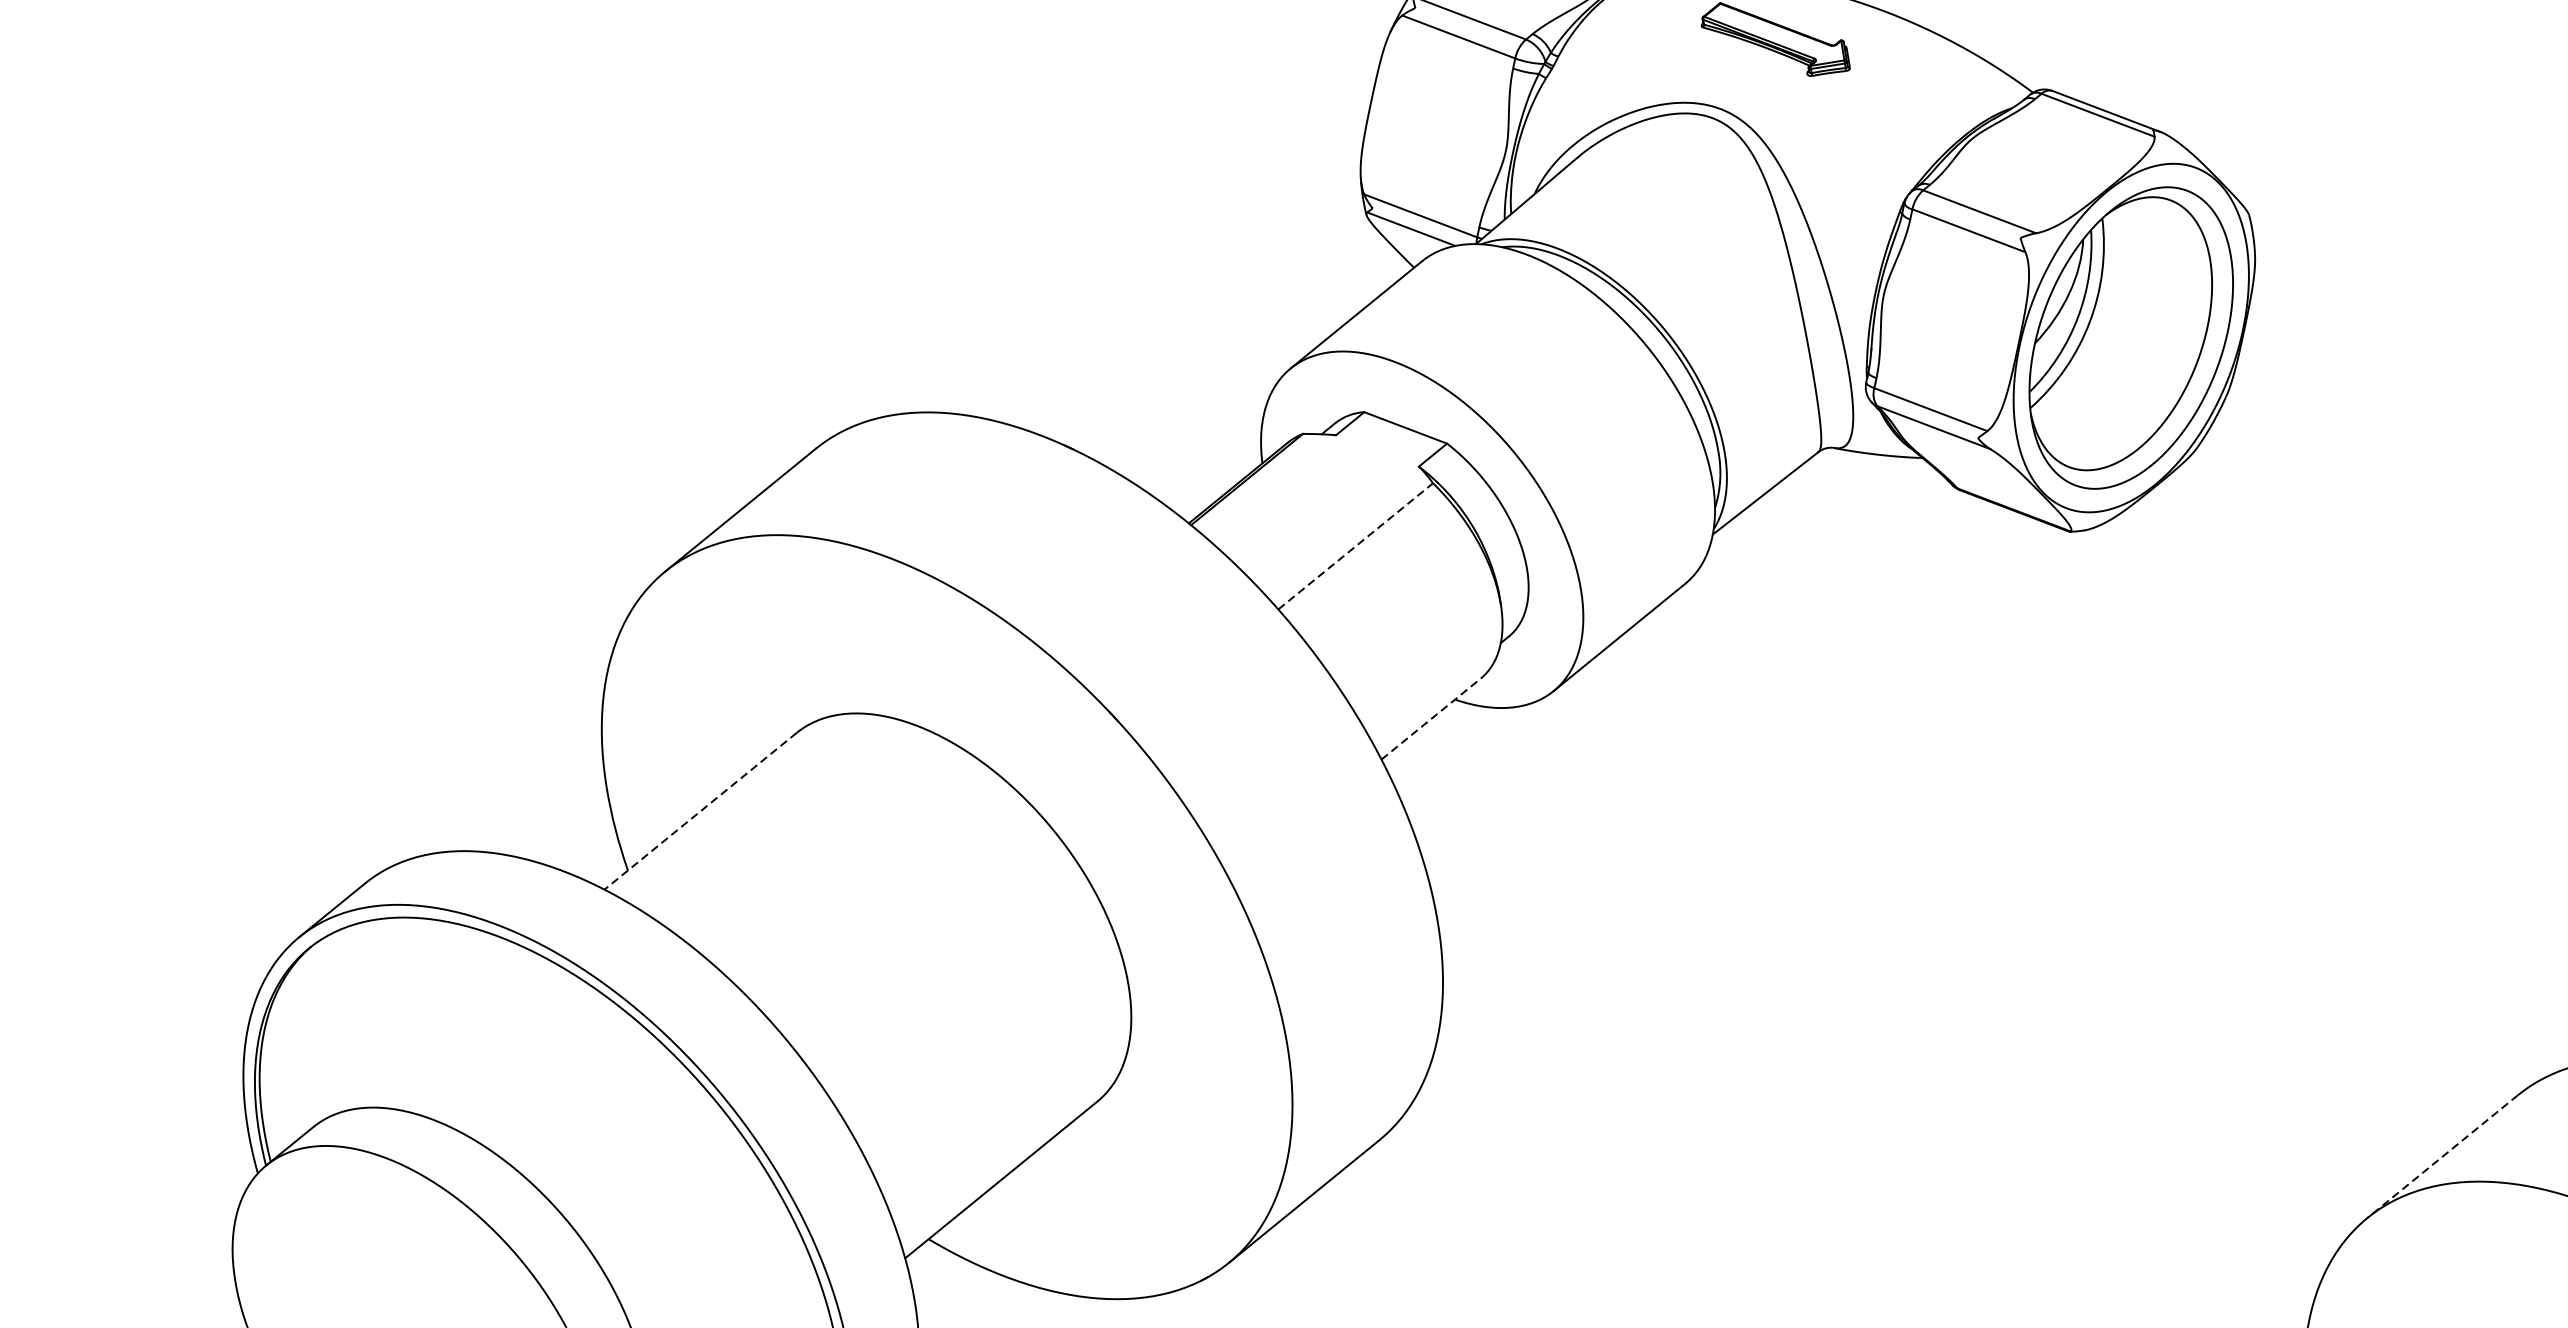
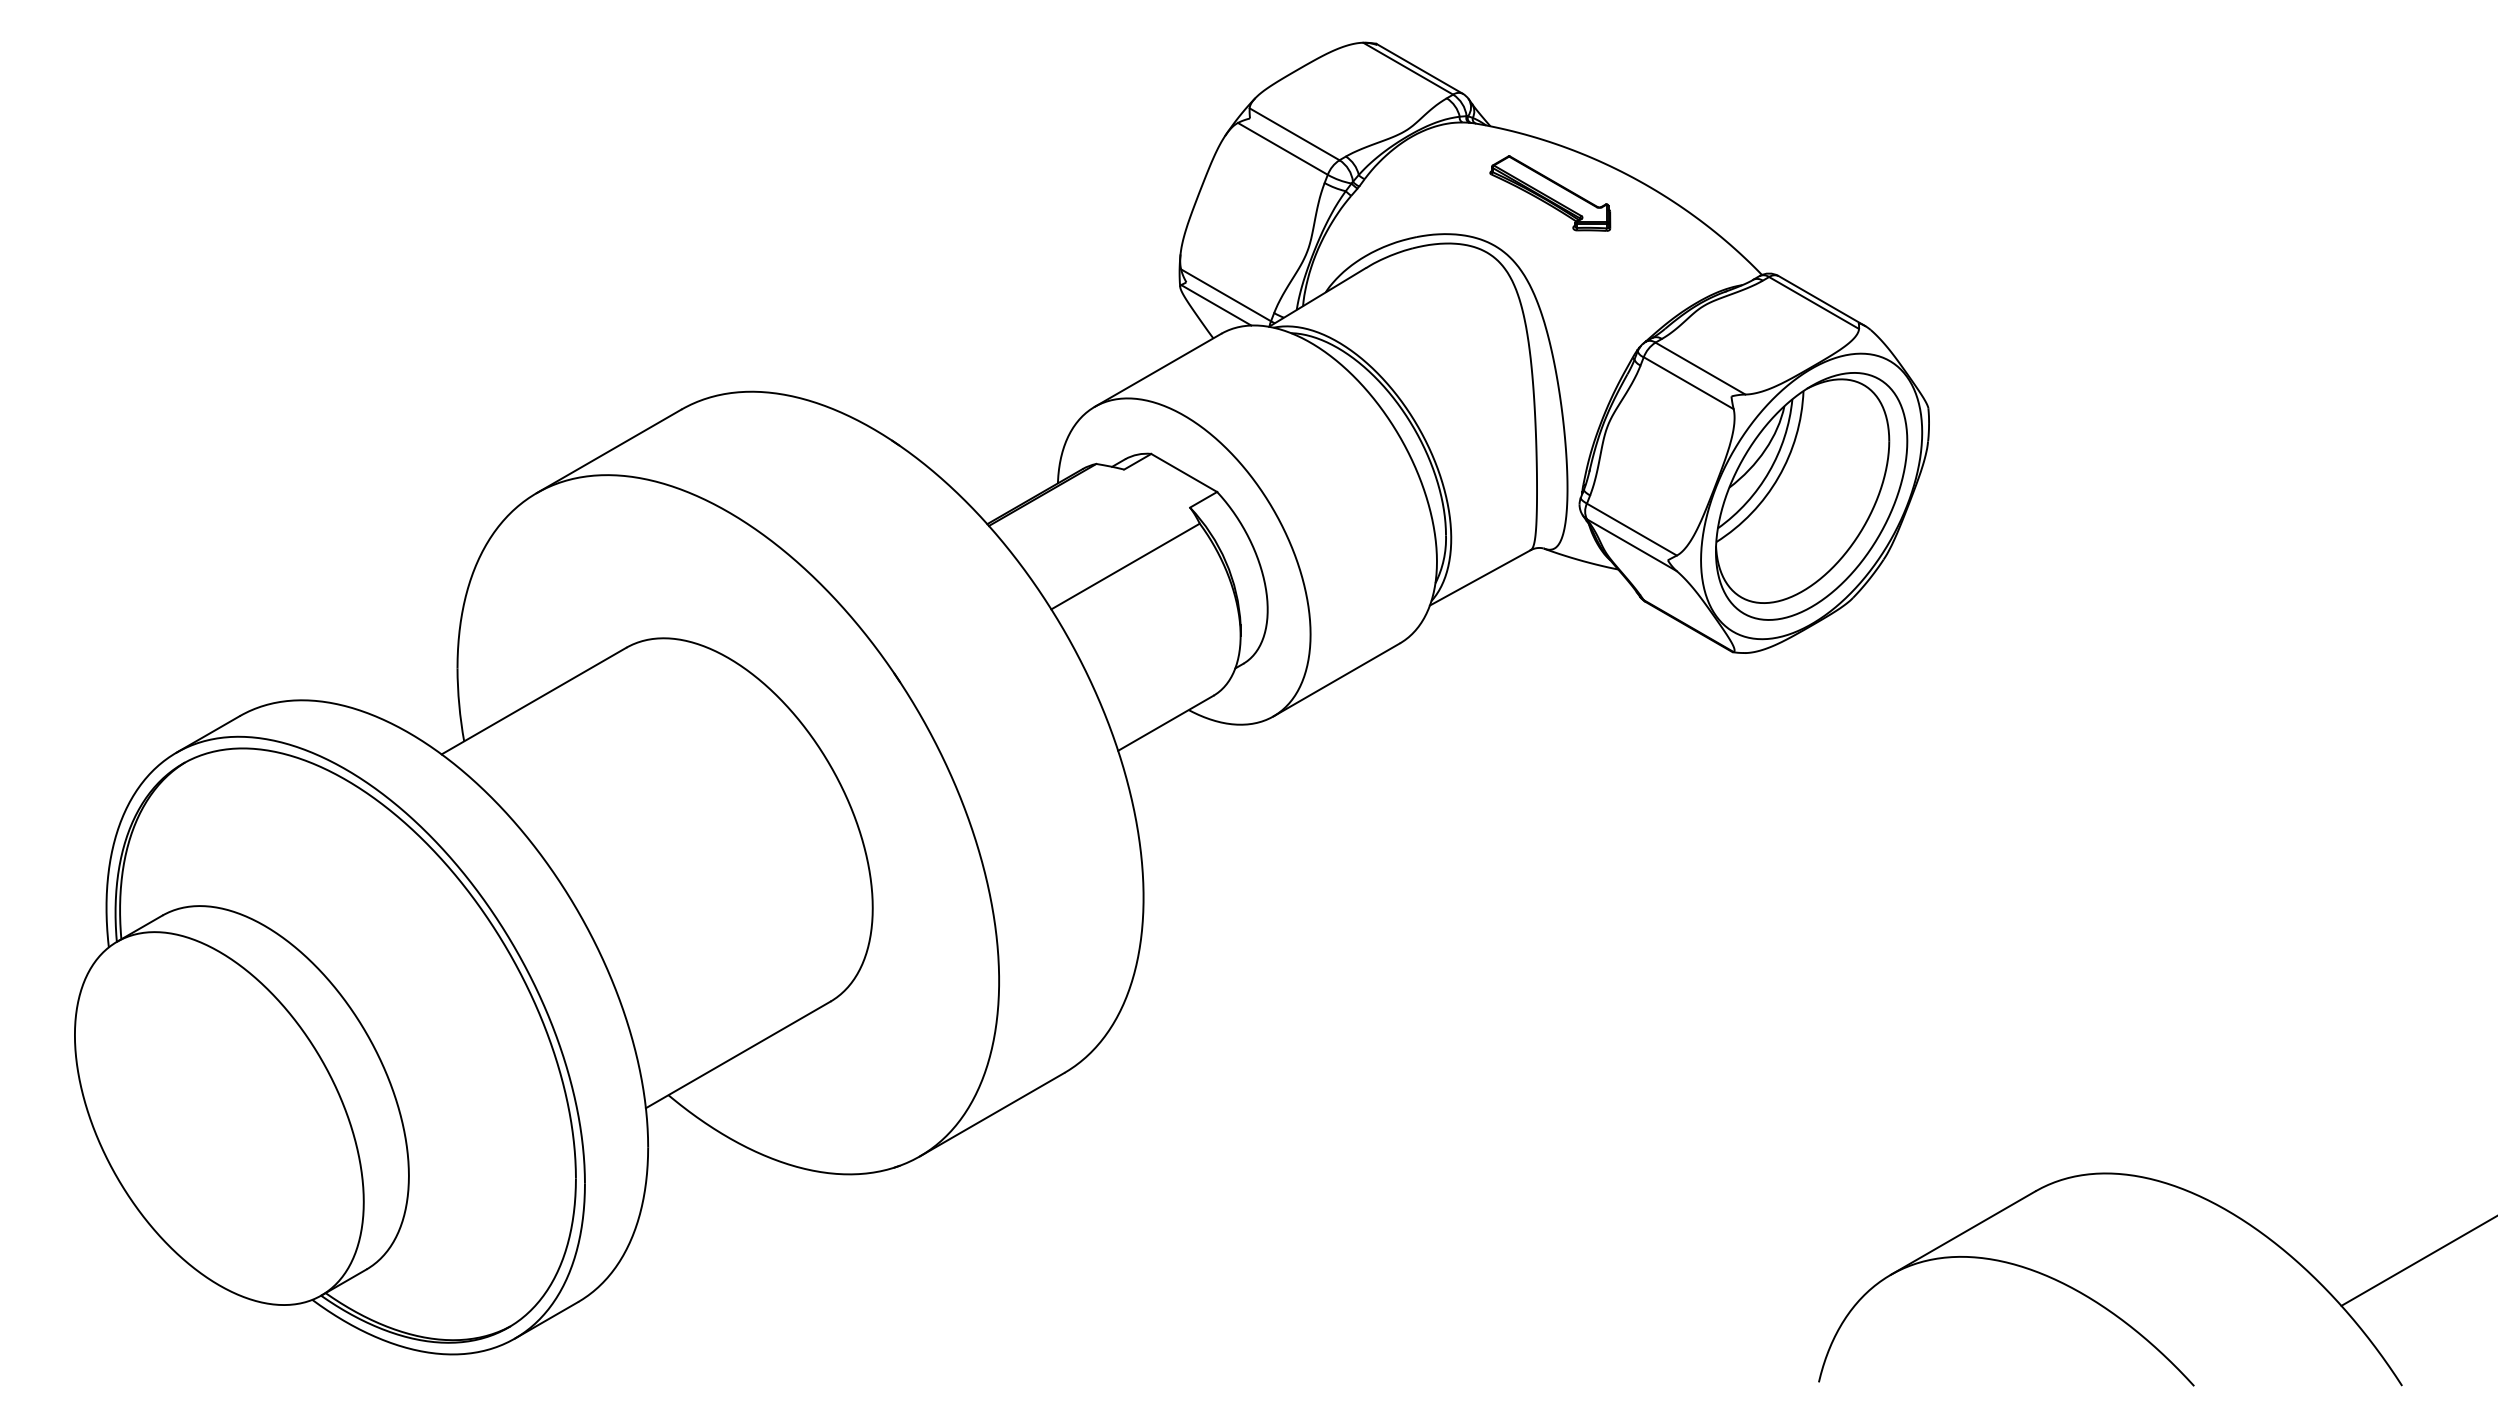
line: (1355, 546) -> (1125, 566), dashed -> solid
line: (1431, 719) -> (1166, 723), dashed -> solid
line: (700, 811) -> (533, 701), dashed -> solid
line: (2441, 1157) -> (1962, 1233), dashed -> solid

